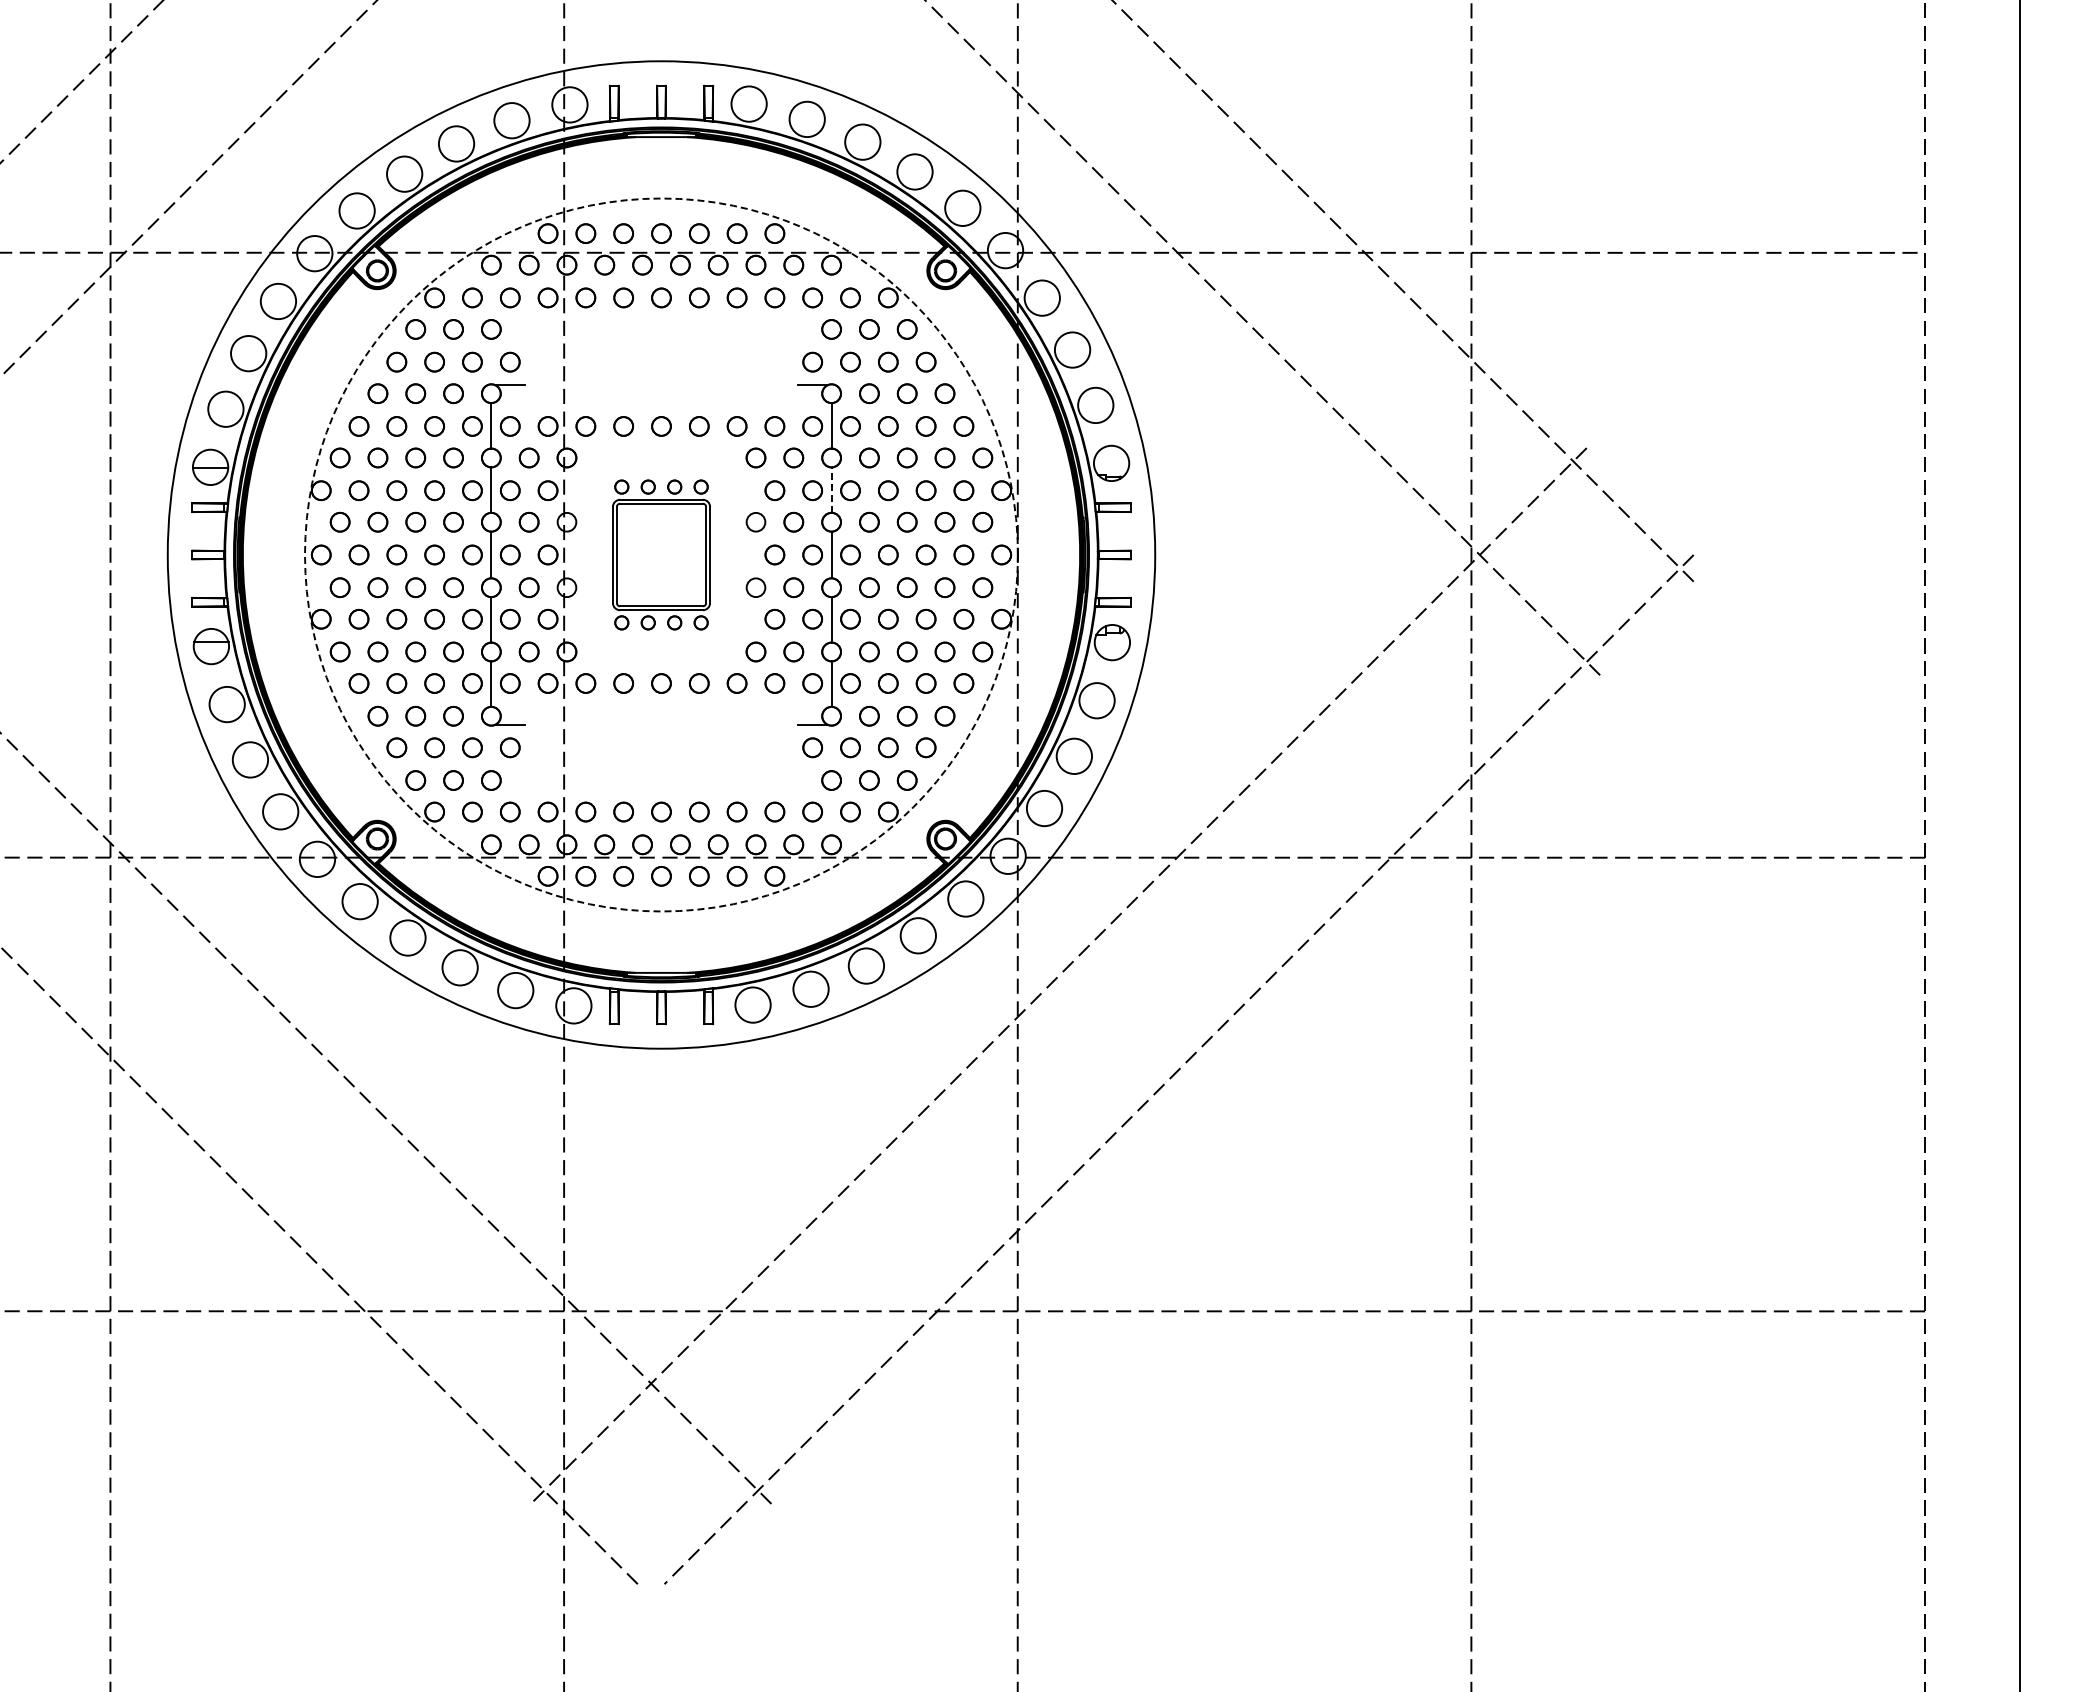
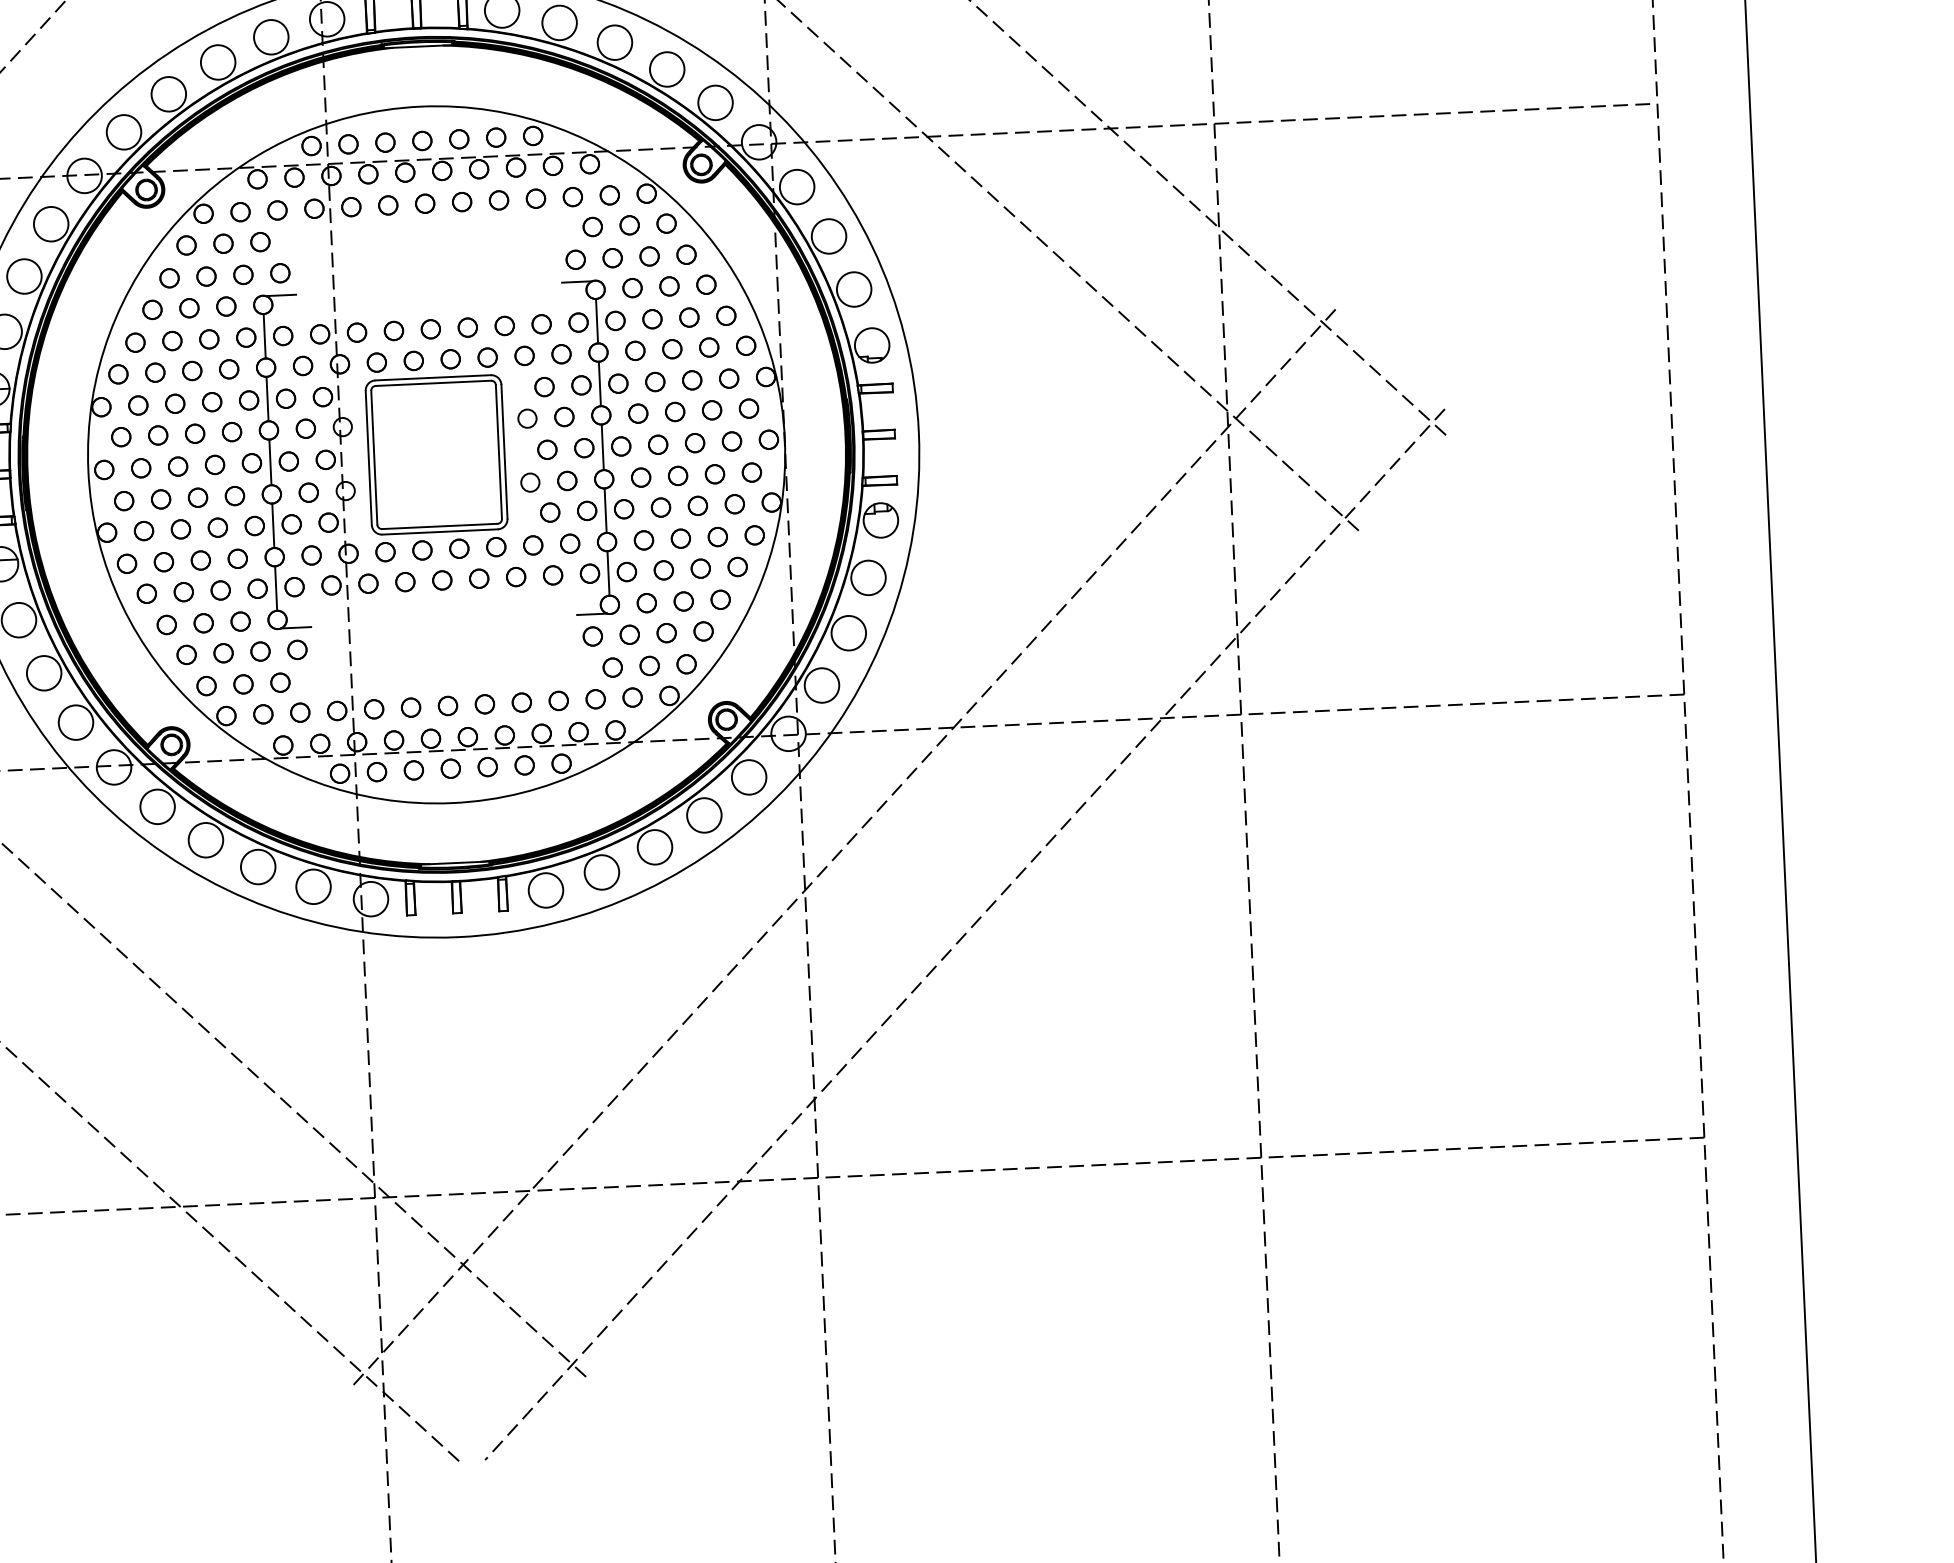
line: (831, 490) -> (599, 384), dashed -> solid
circle: (661, 554) -> (436, 454), dashed -> solid
part: (661, 554) -> (436, 454), size x1.43

